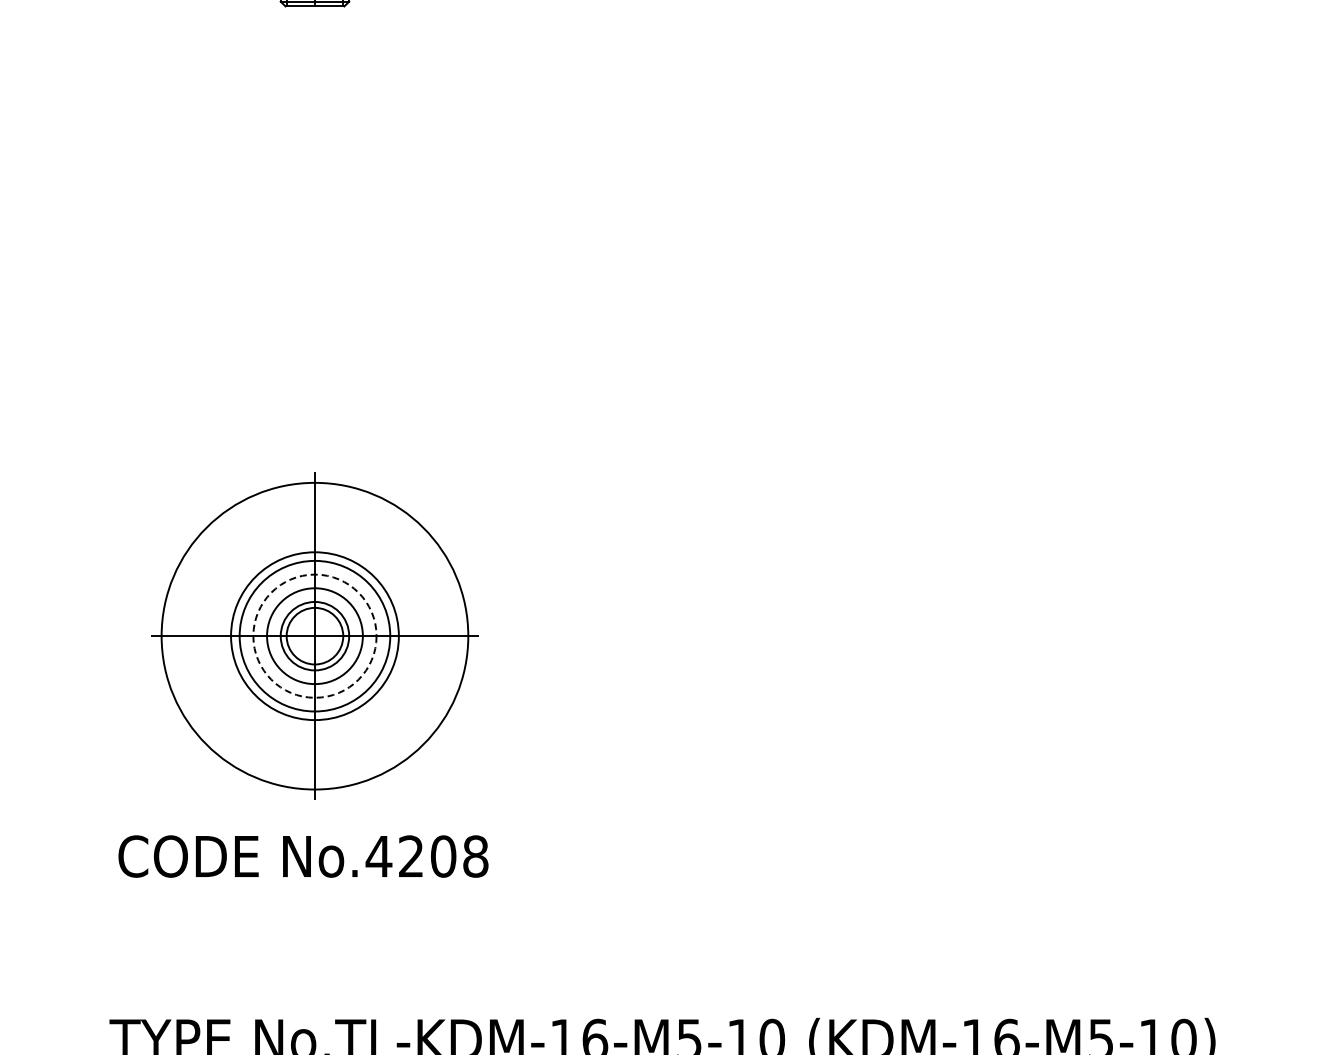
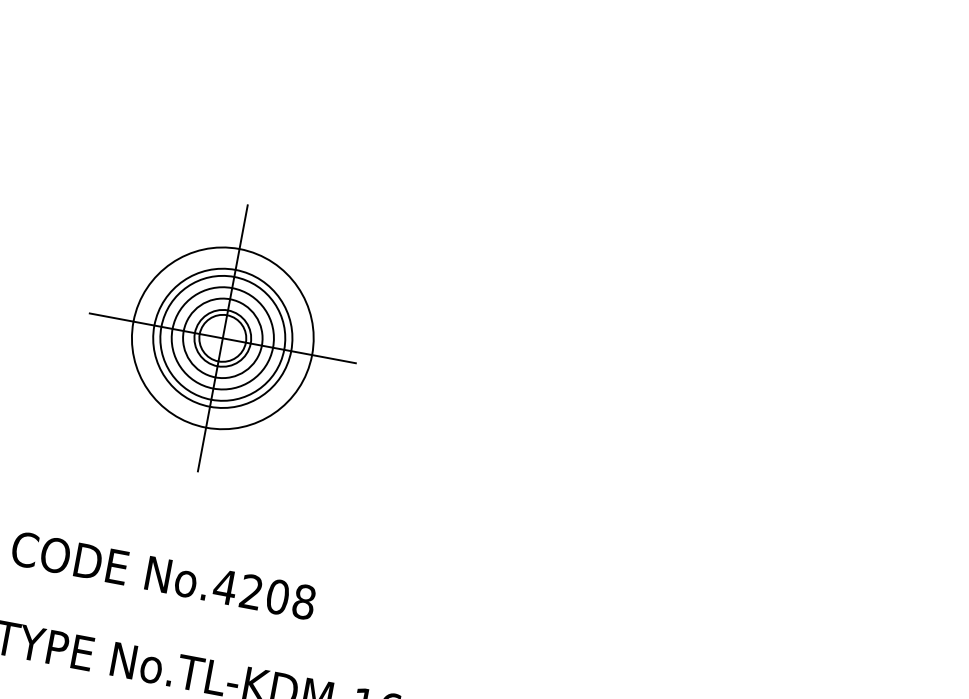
circle: (314, 635) -> (222, 337), dashed -> solid
circle: (314, 635) -> (222, 337), size x0.71
text: (303, 856) -> (163, 575), moved

